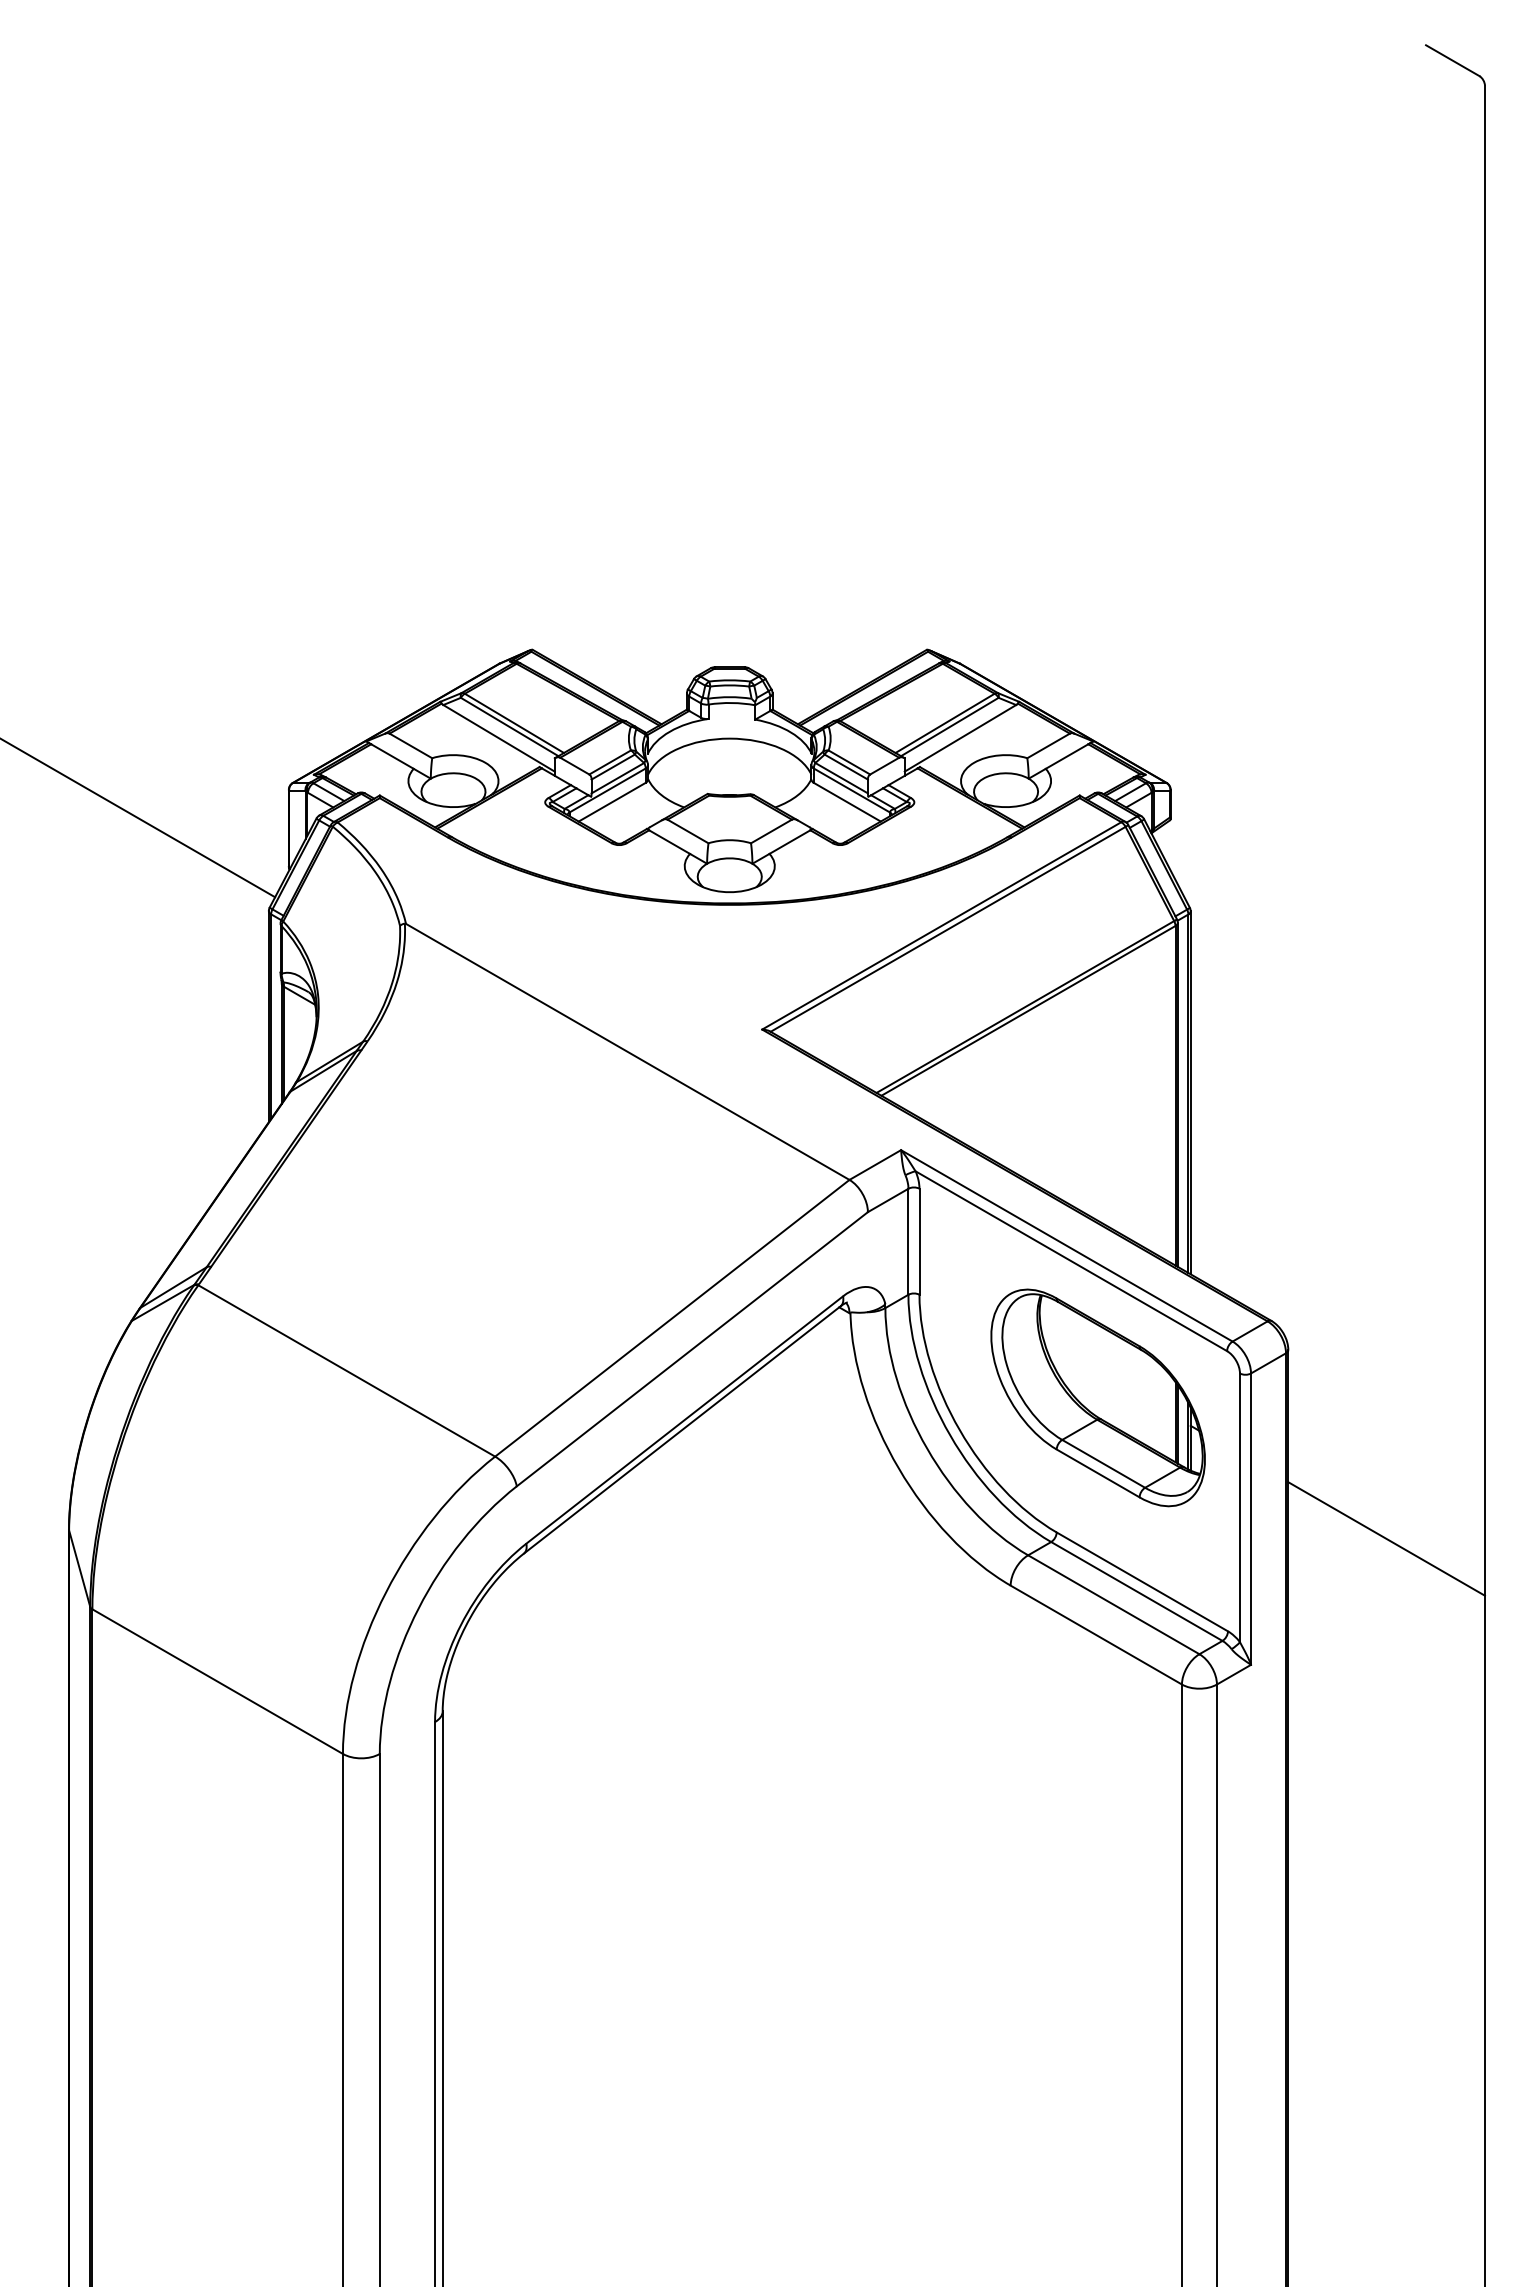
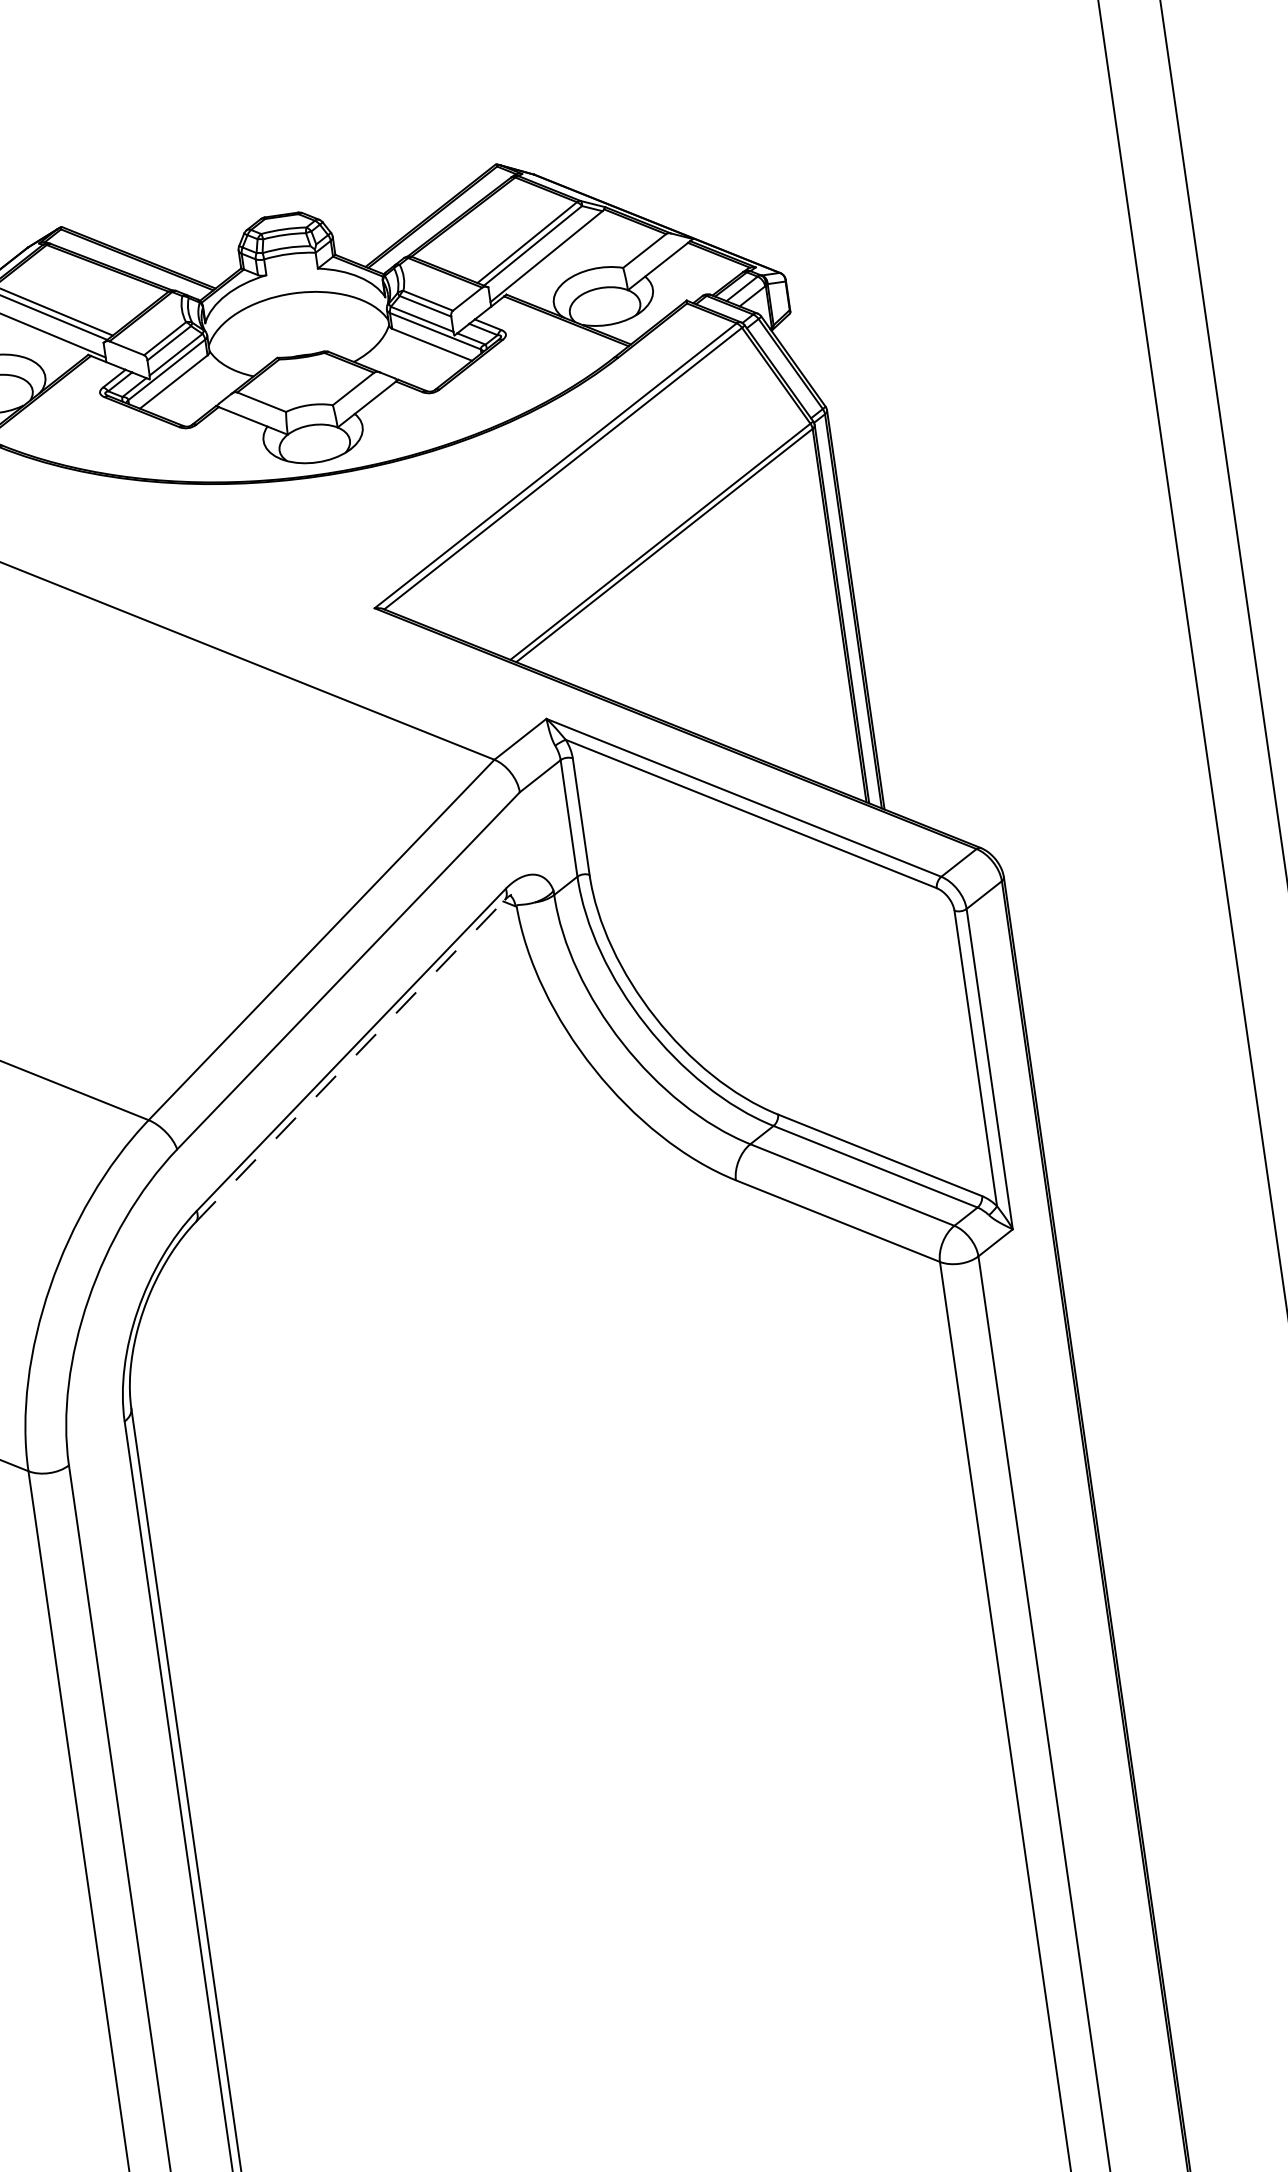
part: (1097, 1397) -> (801, 959), removed
line: (682, 1429) -> (350, 1060), solid -> dashed
line: (1386, 1538) -> (1141, 1068), removed

